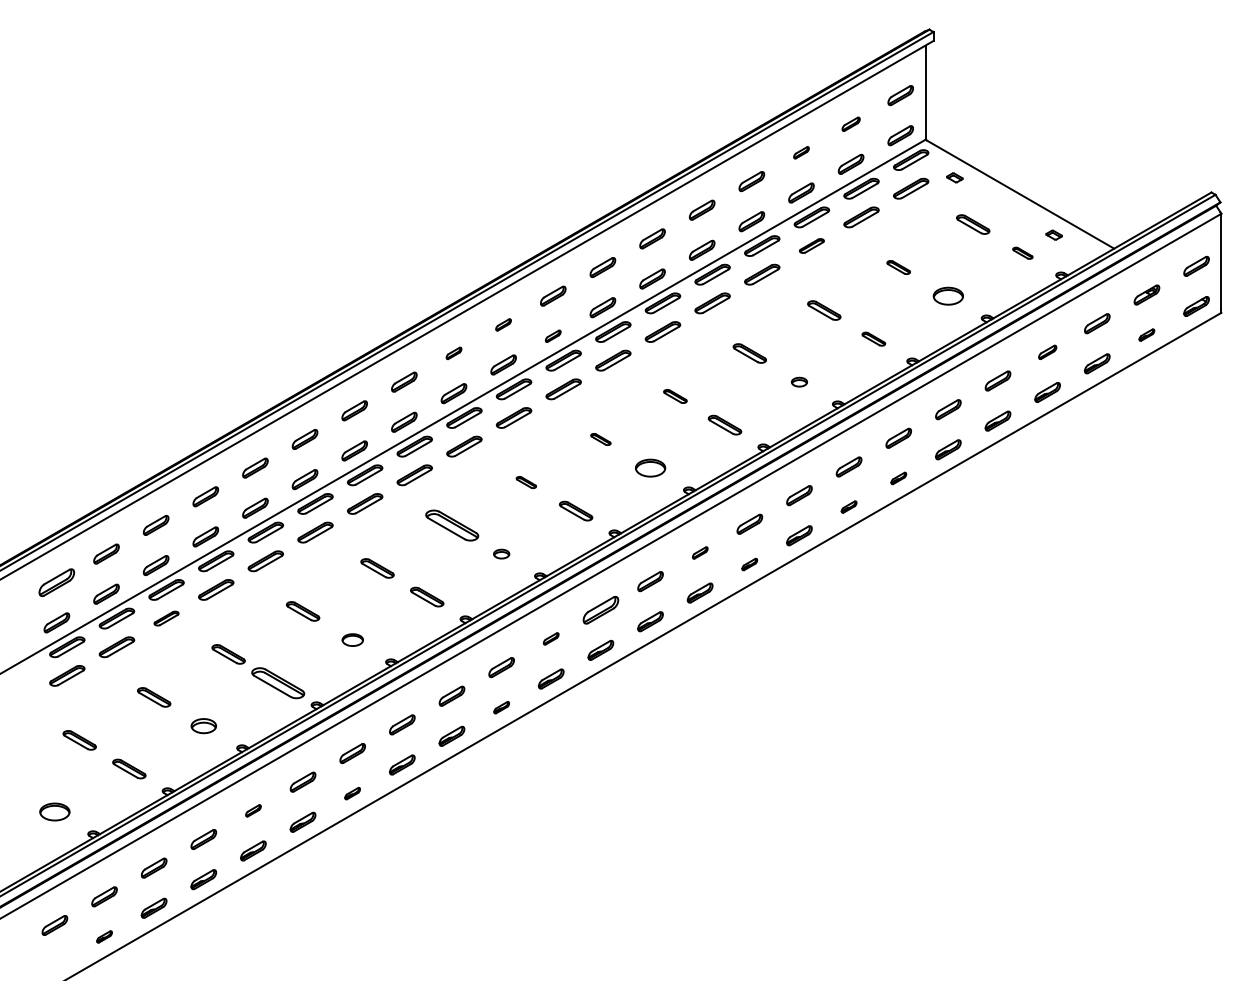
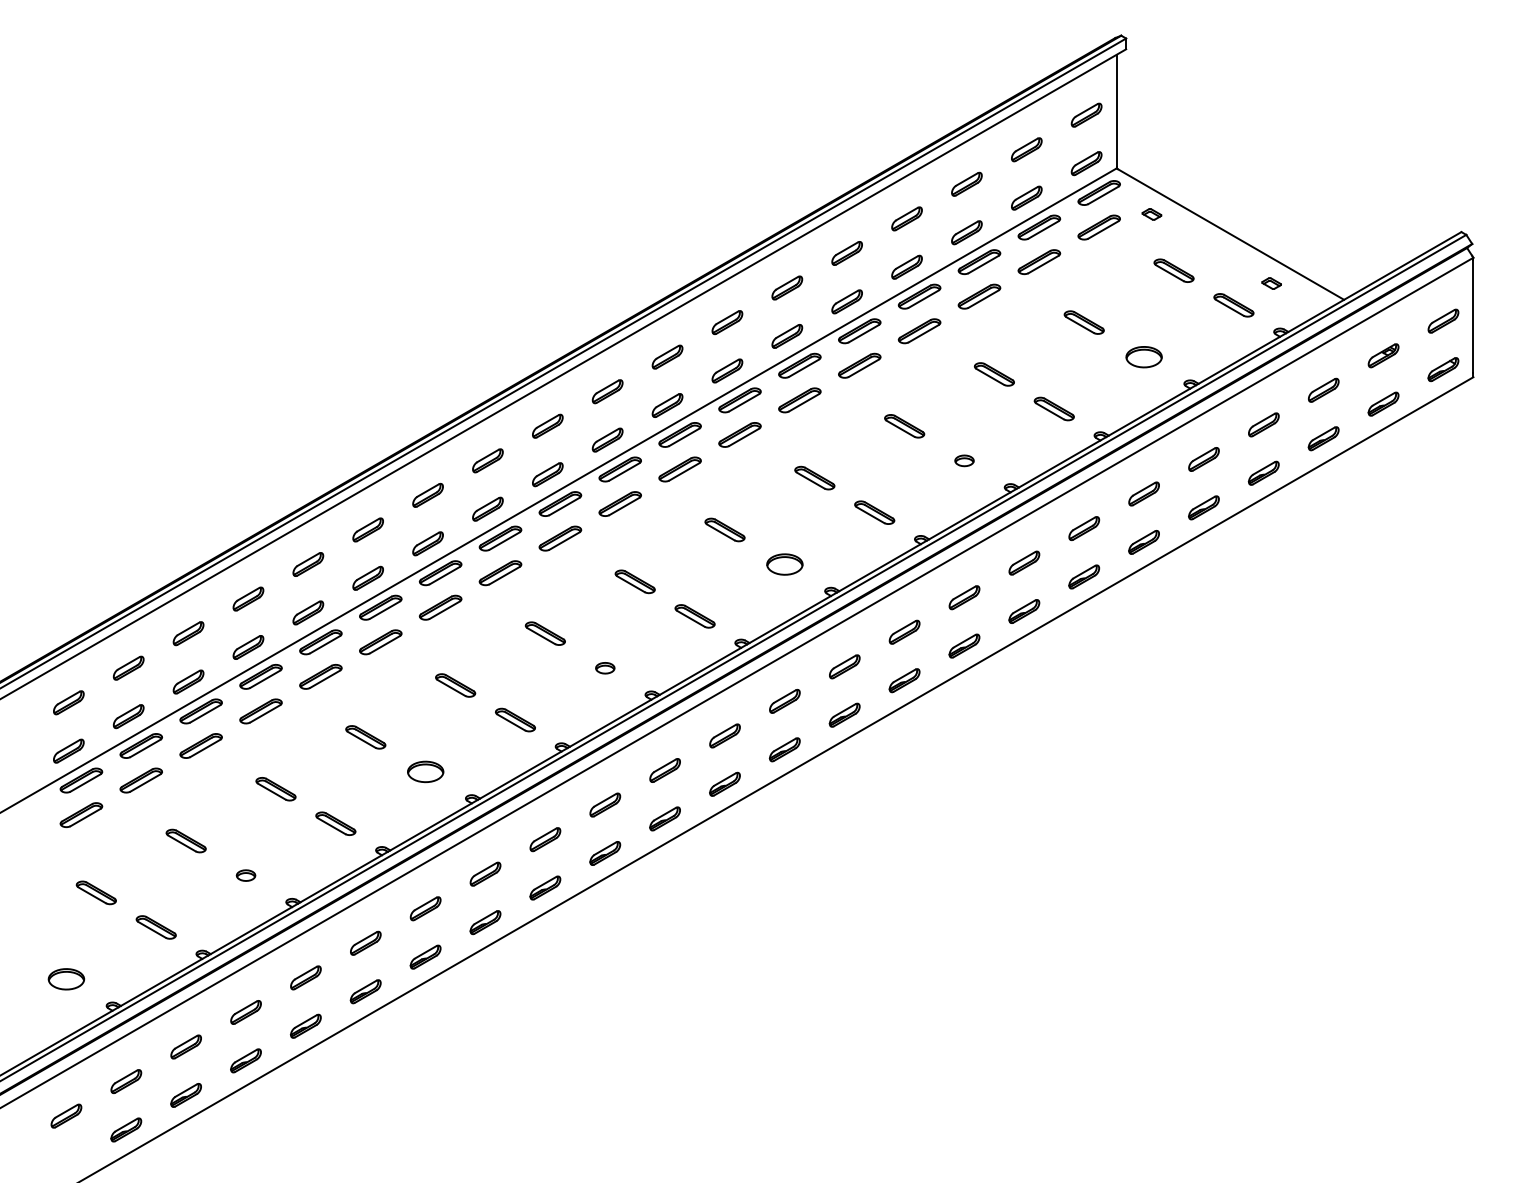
part: (850, 124) -> (1026, 149), size x1.43
part: (801, 152) -> (966, 183), size x1.67
part: (811, 245) -> (979, 296), size x1.43
part: (1022, 253) -> (1233, 305), size x1.67
part: (898, 267) -> (1083, 322), size x1.43
part: (503, 324) -> (607, 391), size x1.67
part: (1146, 334) -> (1383, 403), size x1.67
part: (553, 336) -> (667, 405), size x1.67
part: (873, 338) -> (1053, 408), size x1.43
part: (453, 352) -> (547, 425), size x1.67
part: (1047, 352) -> (1263, 424), size x1.43
part: (675, 395) -> (814, 477), size x1.43
part: (600, 439) -> (724, 529), size x1.67
part: (898, 478) -> (1084, 576), size x1.67
part: (525, 482) -> (634, 581), size x1.67
part: (849, 507) -> (1024, 611), size x1.67
part: (451, 525) -> (544, 633), size x0.62
part: (699, 552) -> (844, 666), size x1.67
part: (749, 564) -> (904, 680), size x1.67
part: (56, 582) -> (68, 702), size x0.71
part: (600, 609) -> (724, 735), size x0.71
part: (166, 618) -> (200, 745), size x1.43
part: (550, 638) -> (664, 770), size x1.67
part: (352, 639) -> (425, 771), size x1.43
part: (277, 682) -> (335, 823), size x0.62
part: (501, 707) -> (605, 853), size x1.67
part: (203, 725) -> (245, 875), size x0.62
part: (352, 793) -> (425, 956), size x1.67
part: (253, 810) -> (305, 977), size x1.67
part: (104, 936) -> (126, 1129), size x1.67

